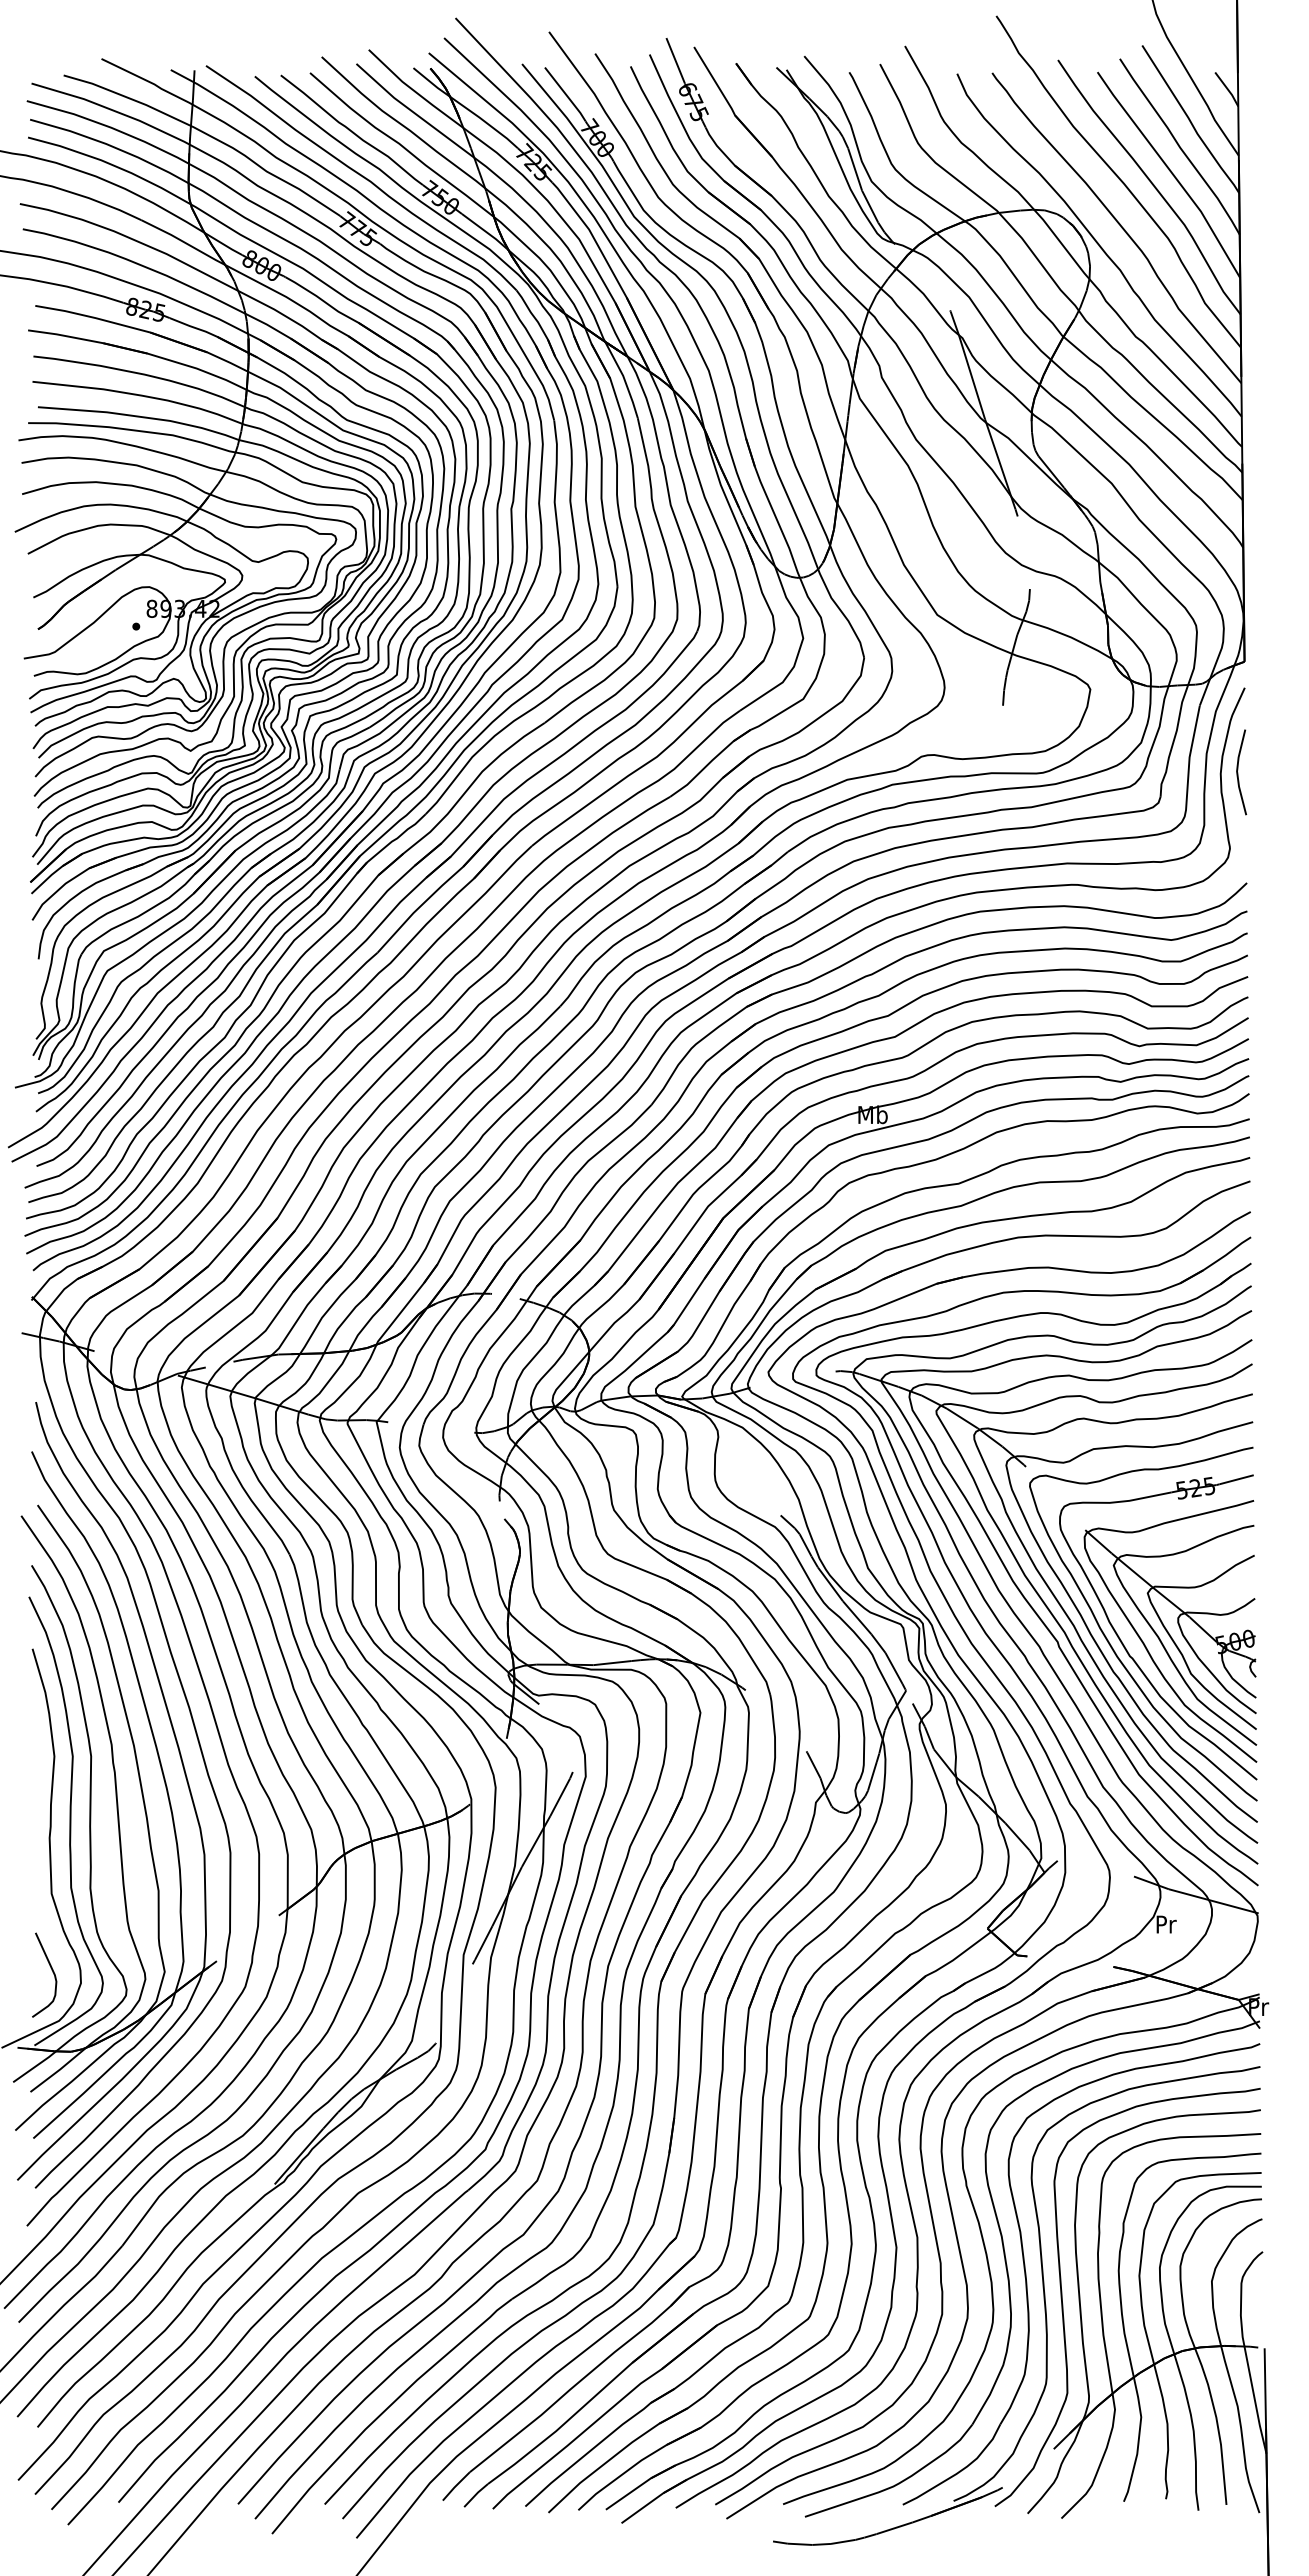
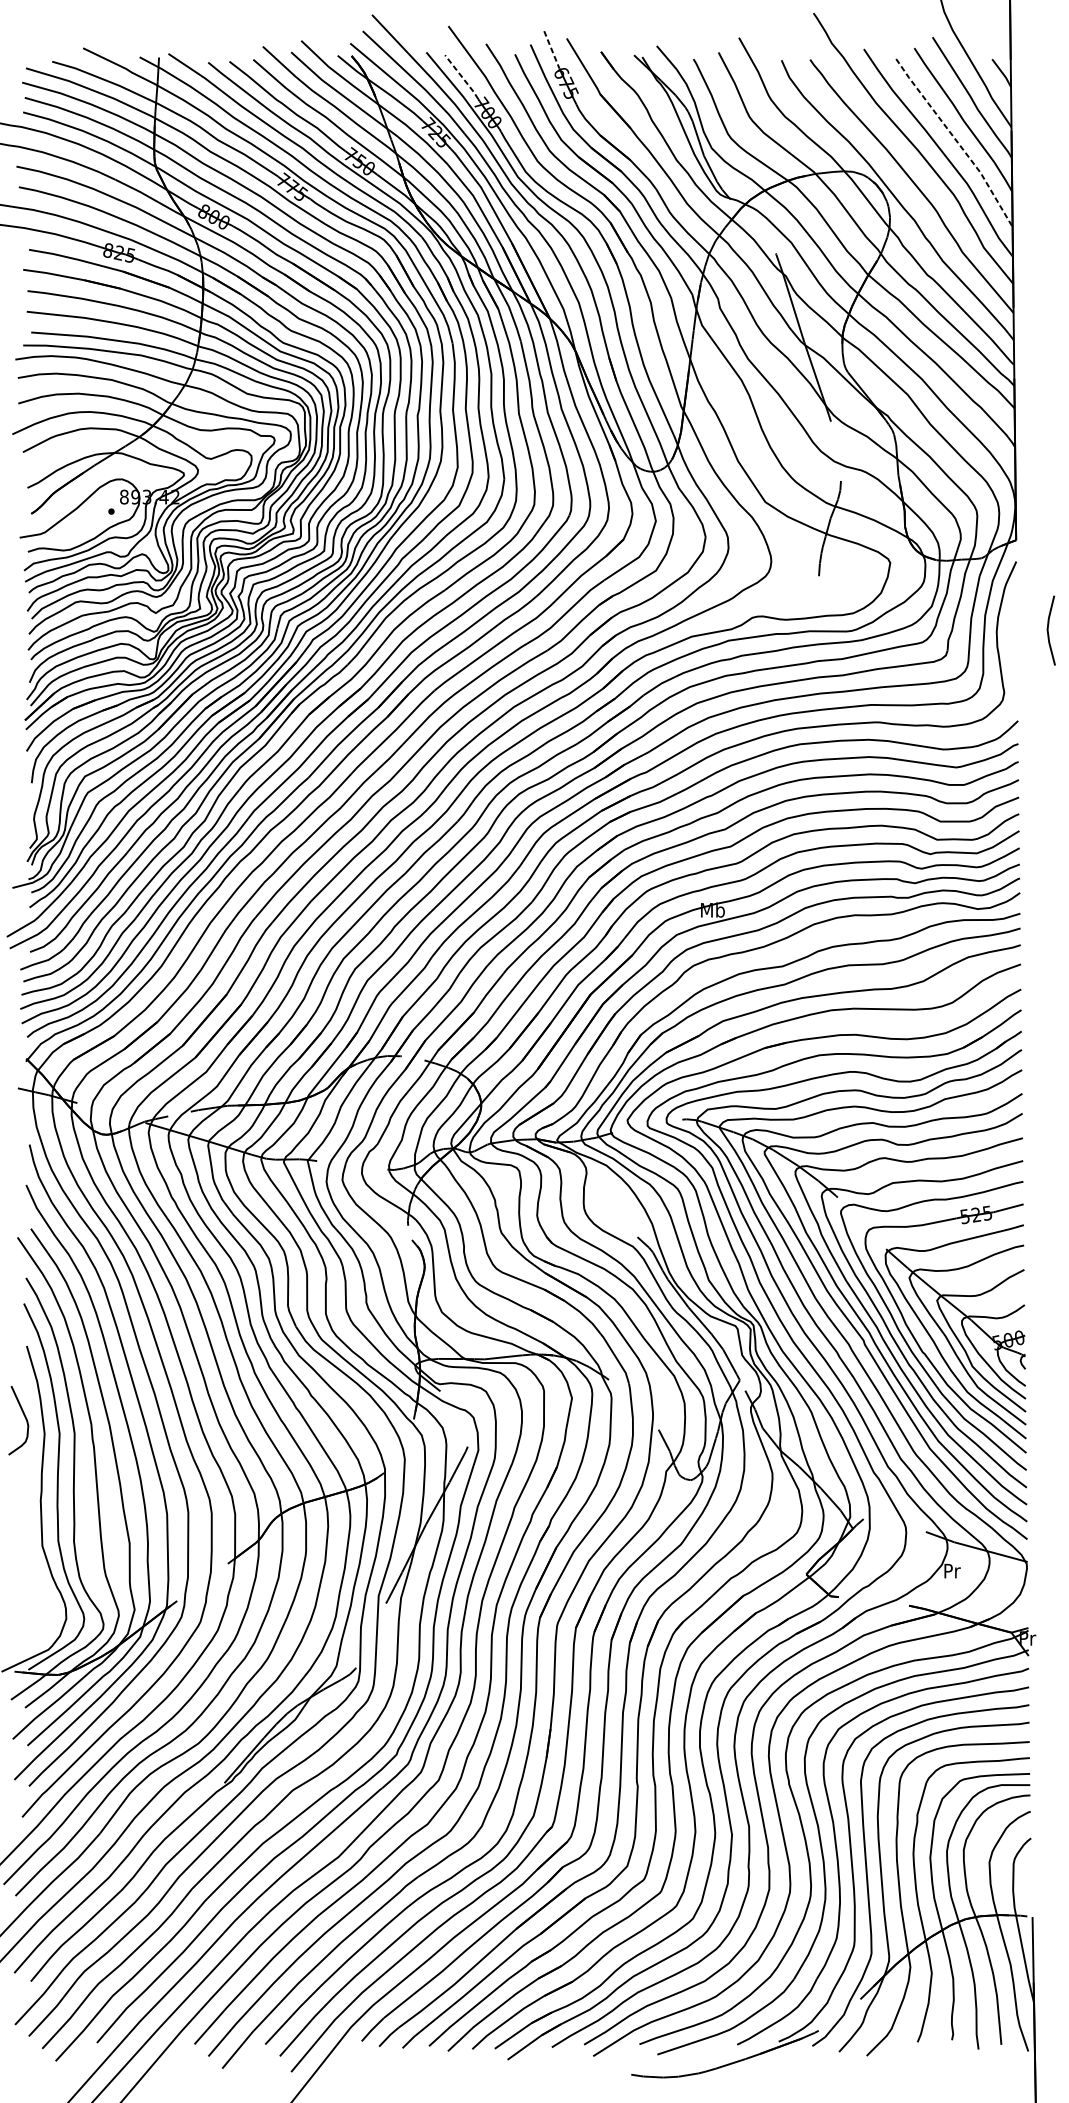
line: (675, 60) -> (551, 49), solid -> dashed
line: (566, 94) -> (462, 77), solid -> dashed
line: (1172, 173) -> (957, 141), solid -> dashed
line: (1238, 772) -> (1048, 630), moved
curve: (51, 1970) -> (24, 1416), moved

